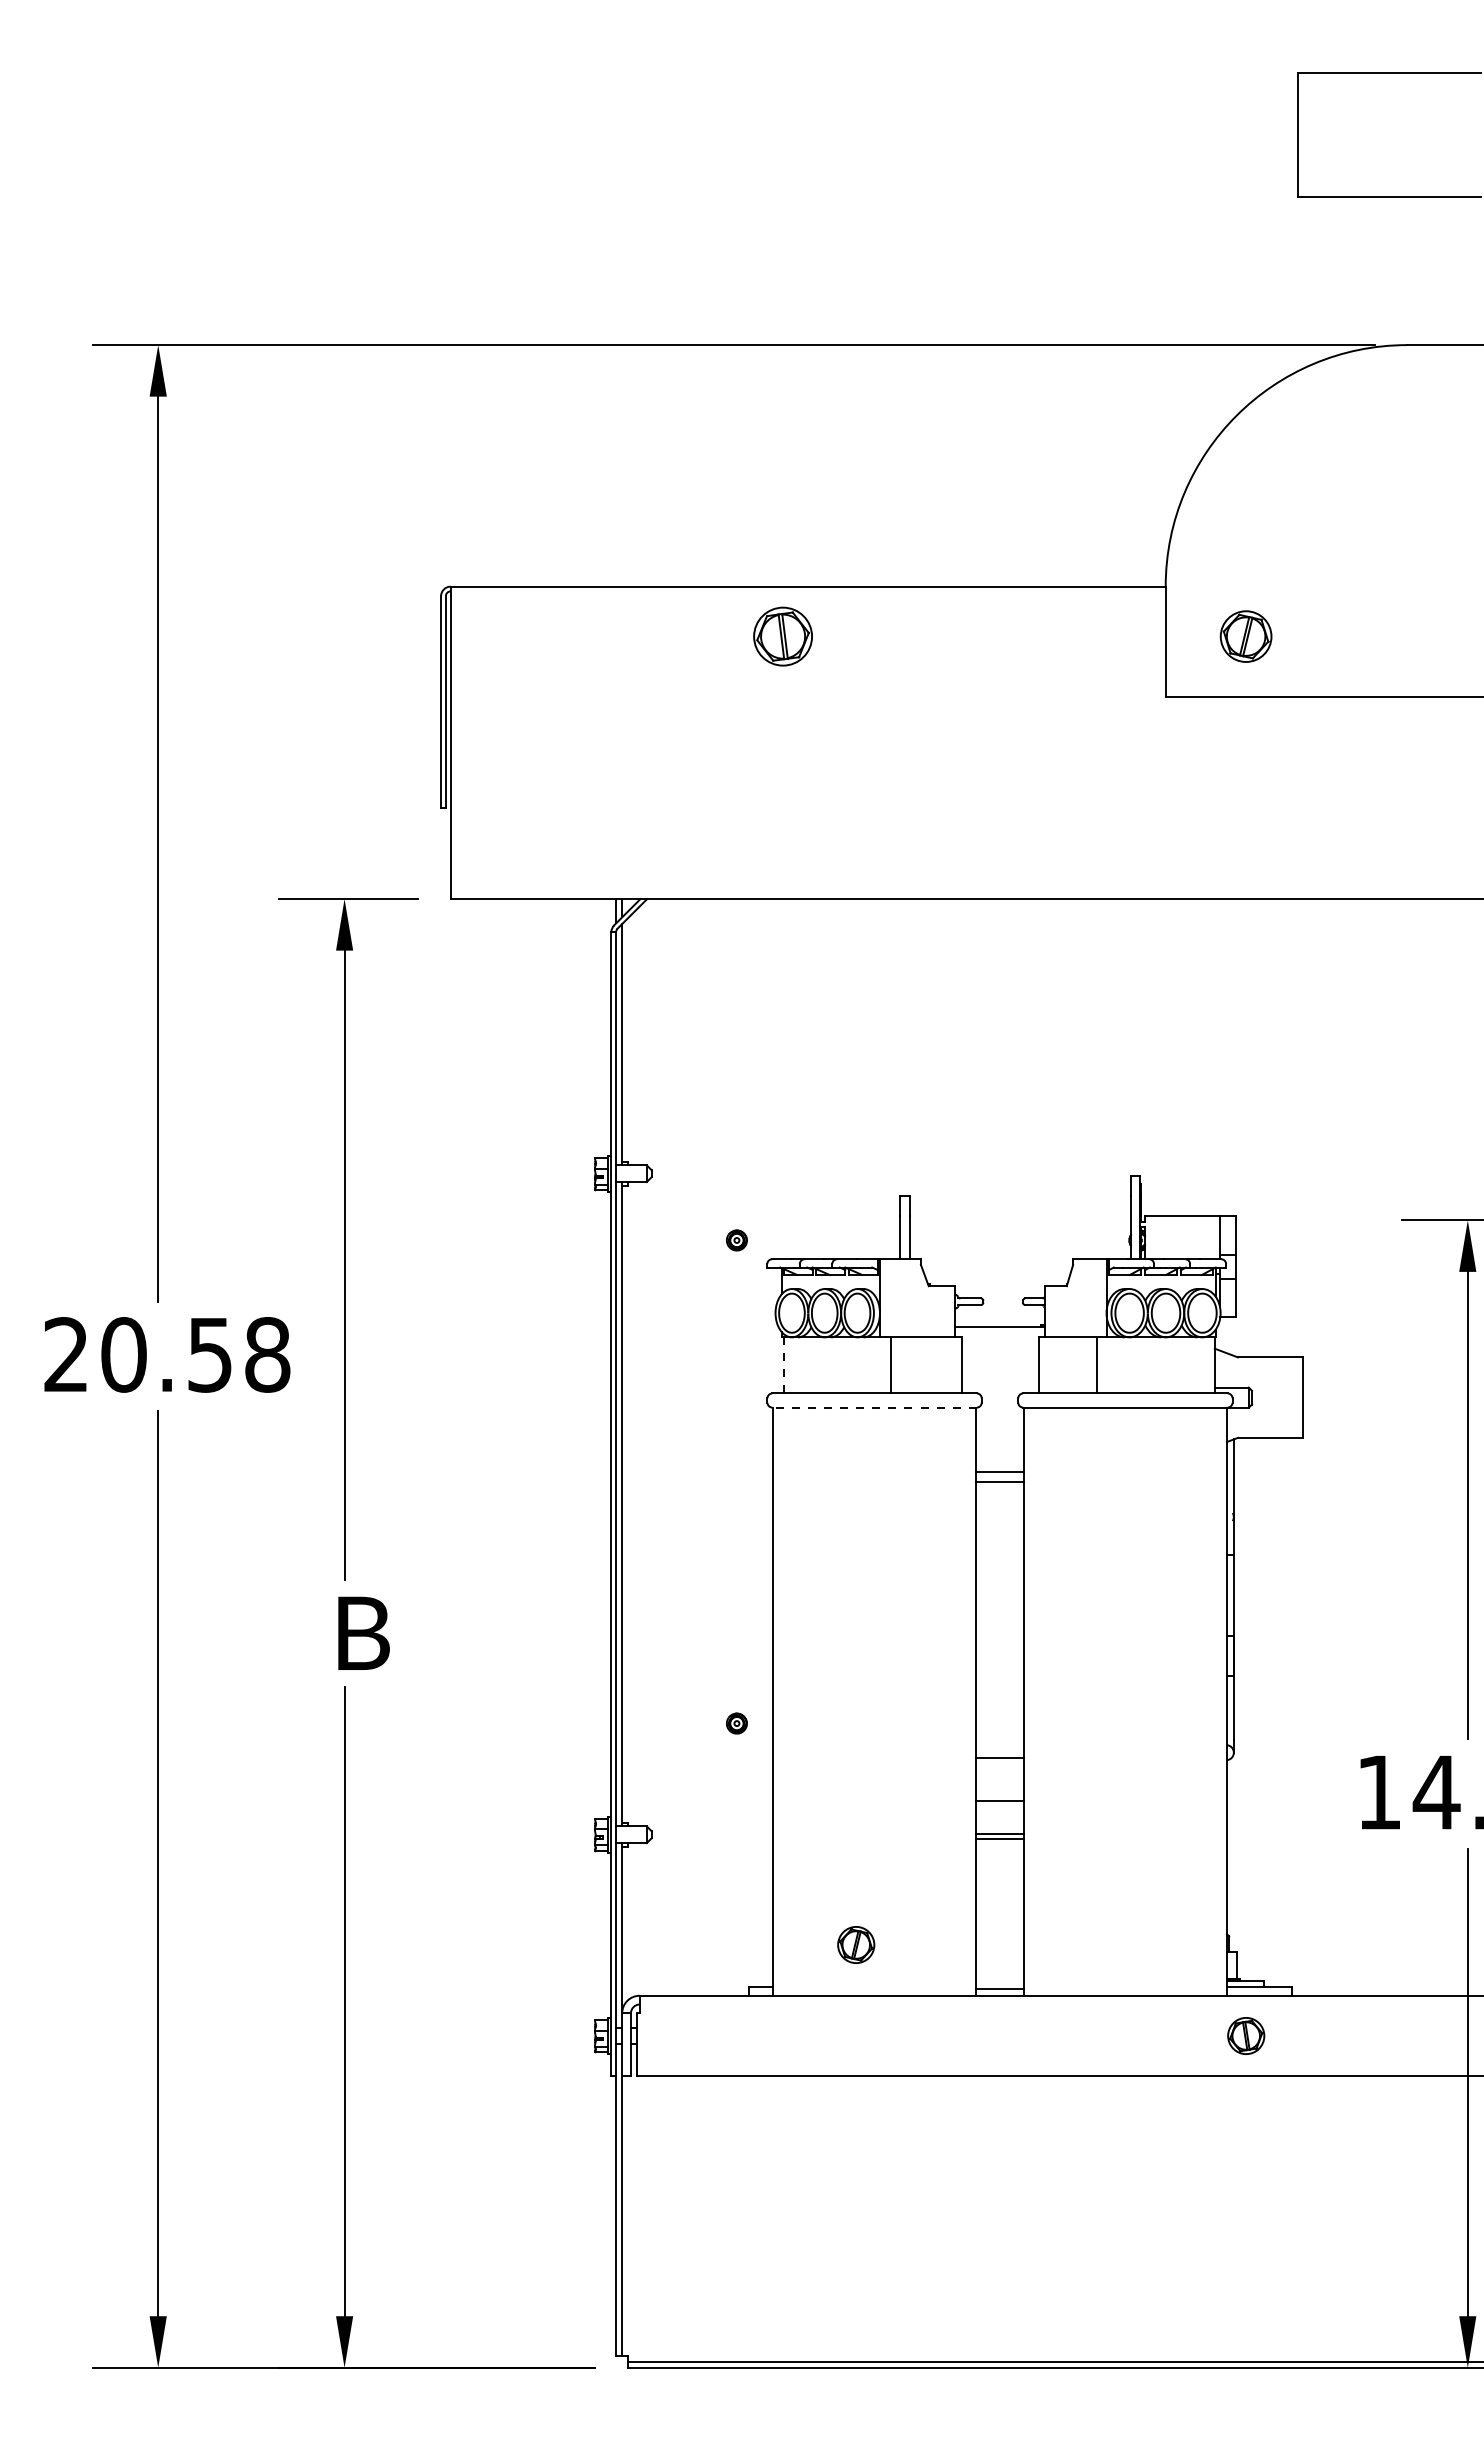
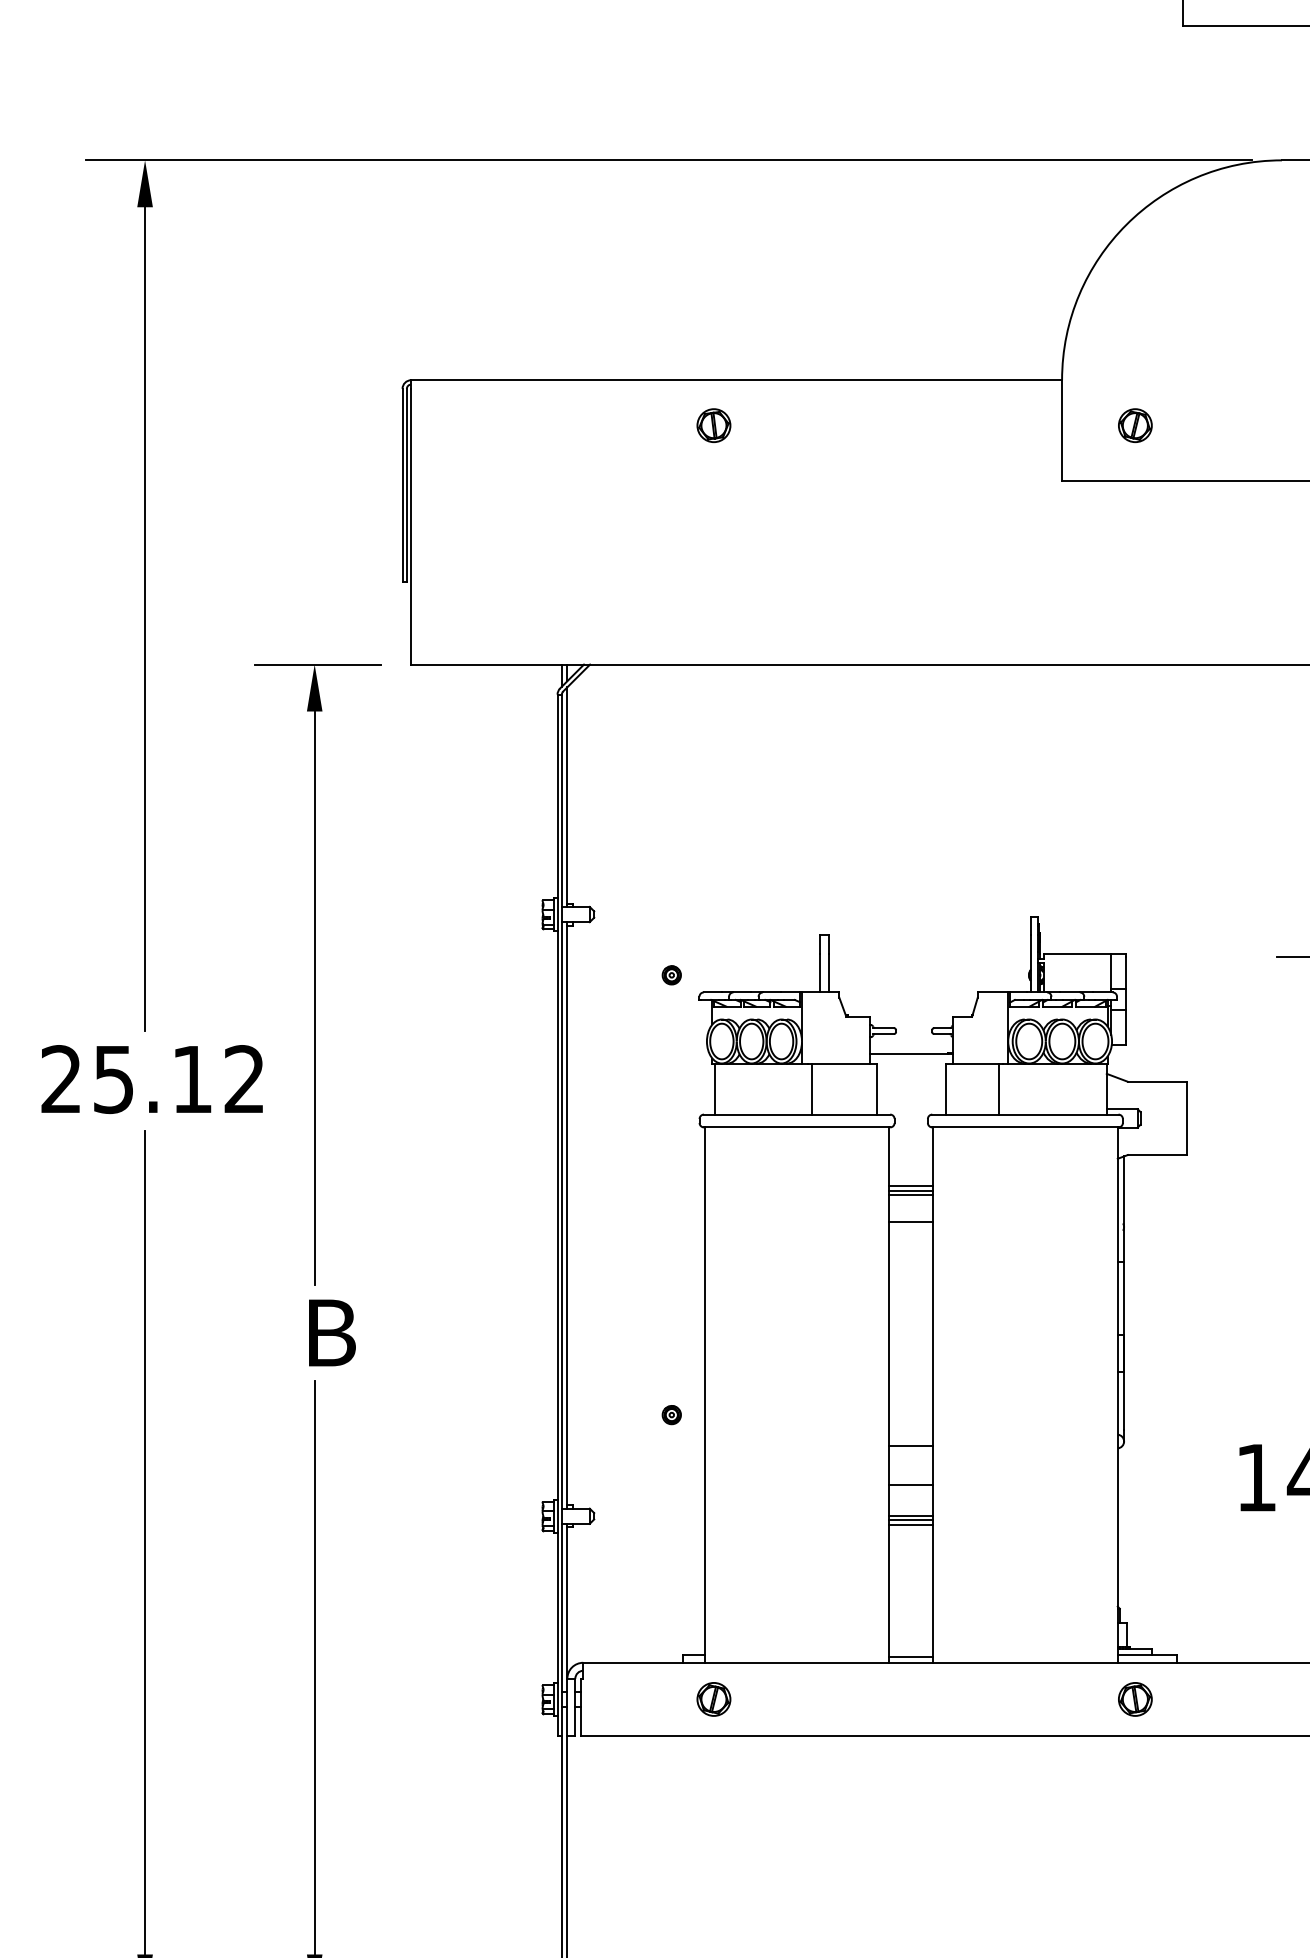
part: (783, 636) -> (714, 425), size x0.62
part: (1246, 636) -> (1135, 425), size x0.71
text: (195, 1354) -> (178, 1079), 20.58 -> 25.12
line: (784, 1364) -> (715, 1088), dashed -> solid
line: (874, 1407) -> (797, 1127), dashed -> solid
line: (999, 1476) -> (910, 1190), added
line: (999, 1511) -> (910, 1222), added
line: (999, 1844) -> (910, 1525), added
part: (856, 1944) -> (714, 1698), moved

